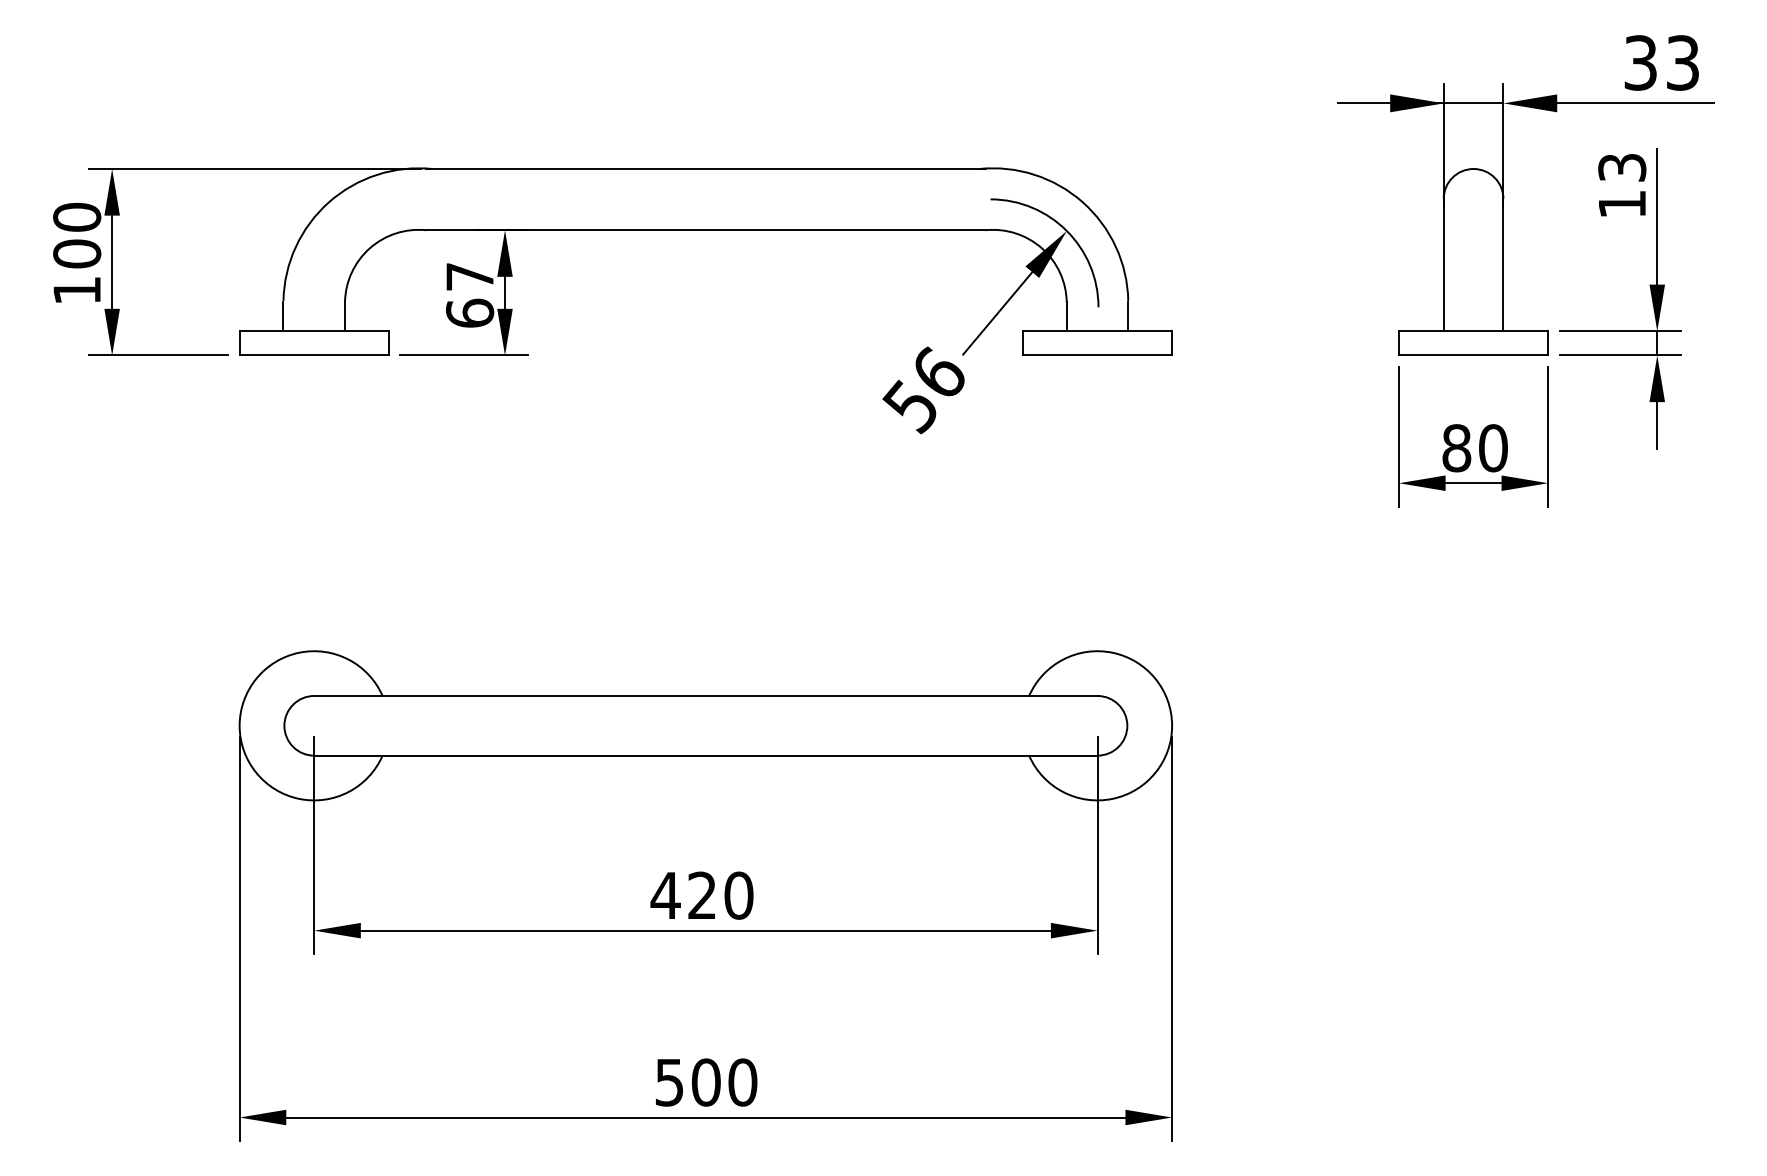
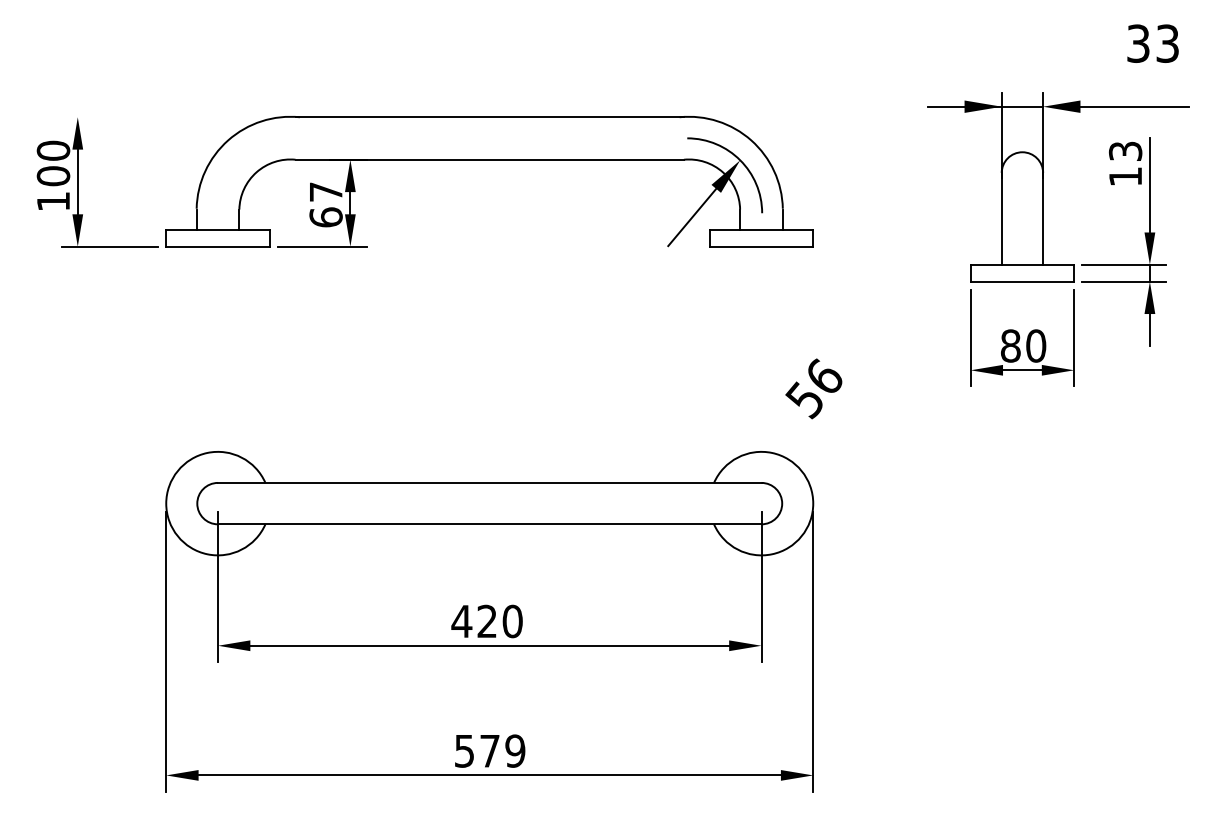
line: (254, 169) -> (176, 117), removed
part: (1503, 294) -> (1043, 239), moved
text: (923, 389) -> (813, 388), moved
text: (724, 1081) -> (502, 750), 500 -> 579

